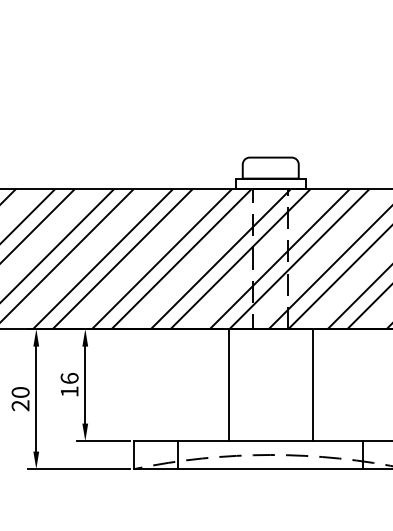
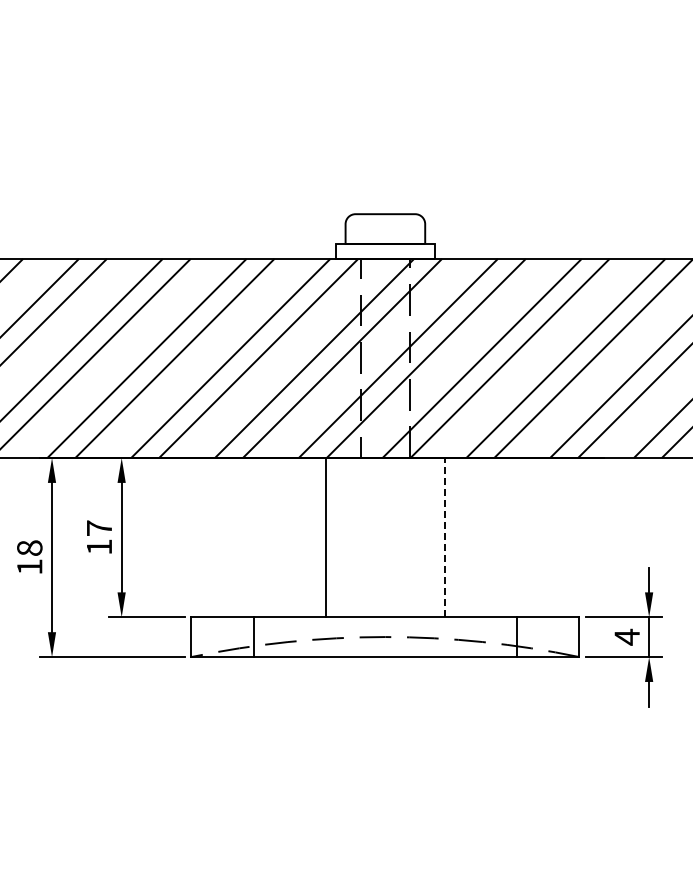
text: (69, 377) -> (99, 527), 16 -> 17
line: (313, 384) -> (445, 537), solid -> dashed
text: (20, 399) -> (29, 557), 20 -> 18

